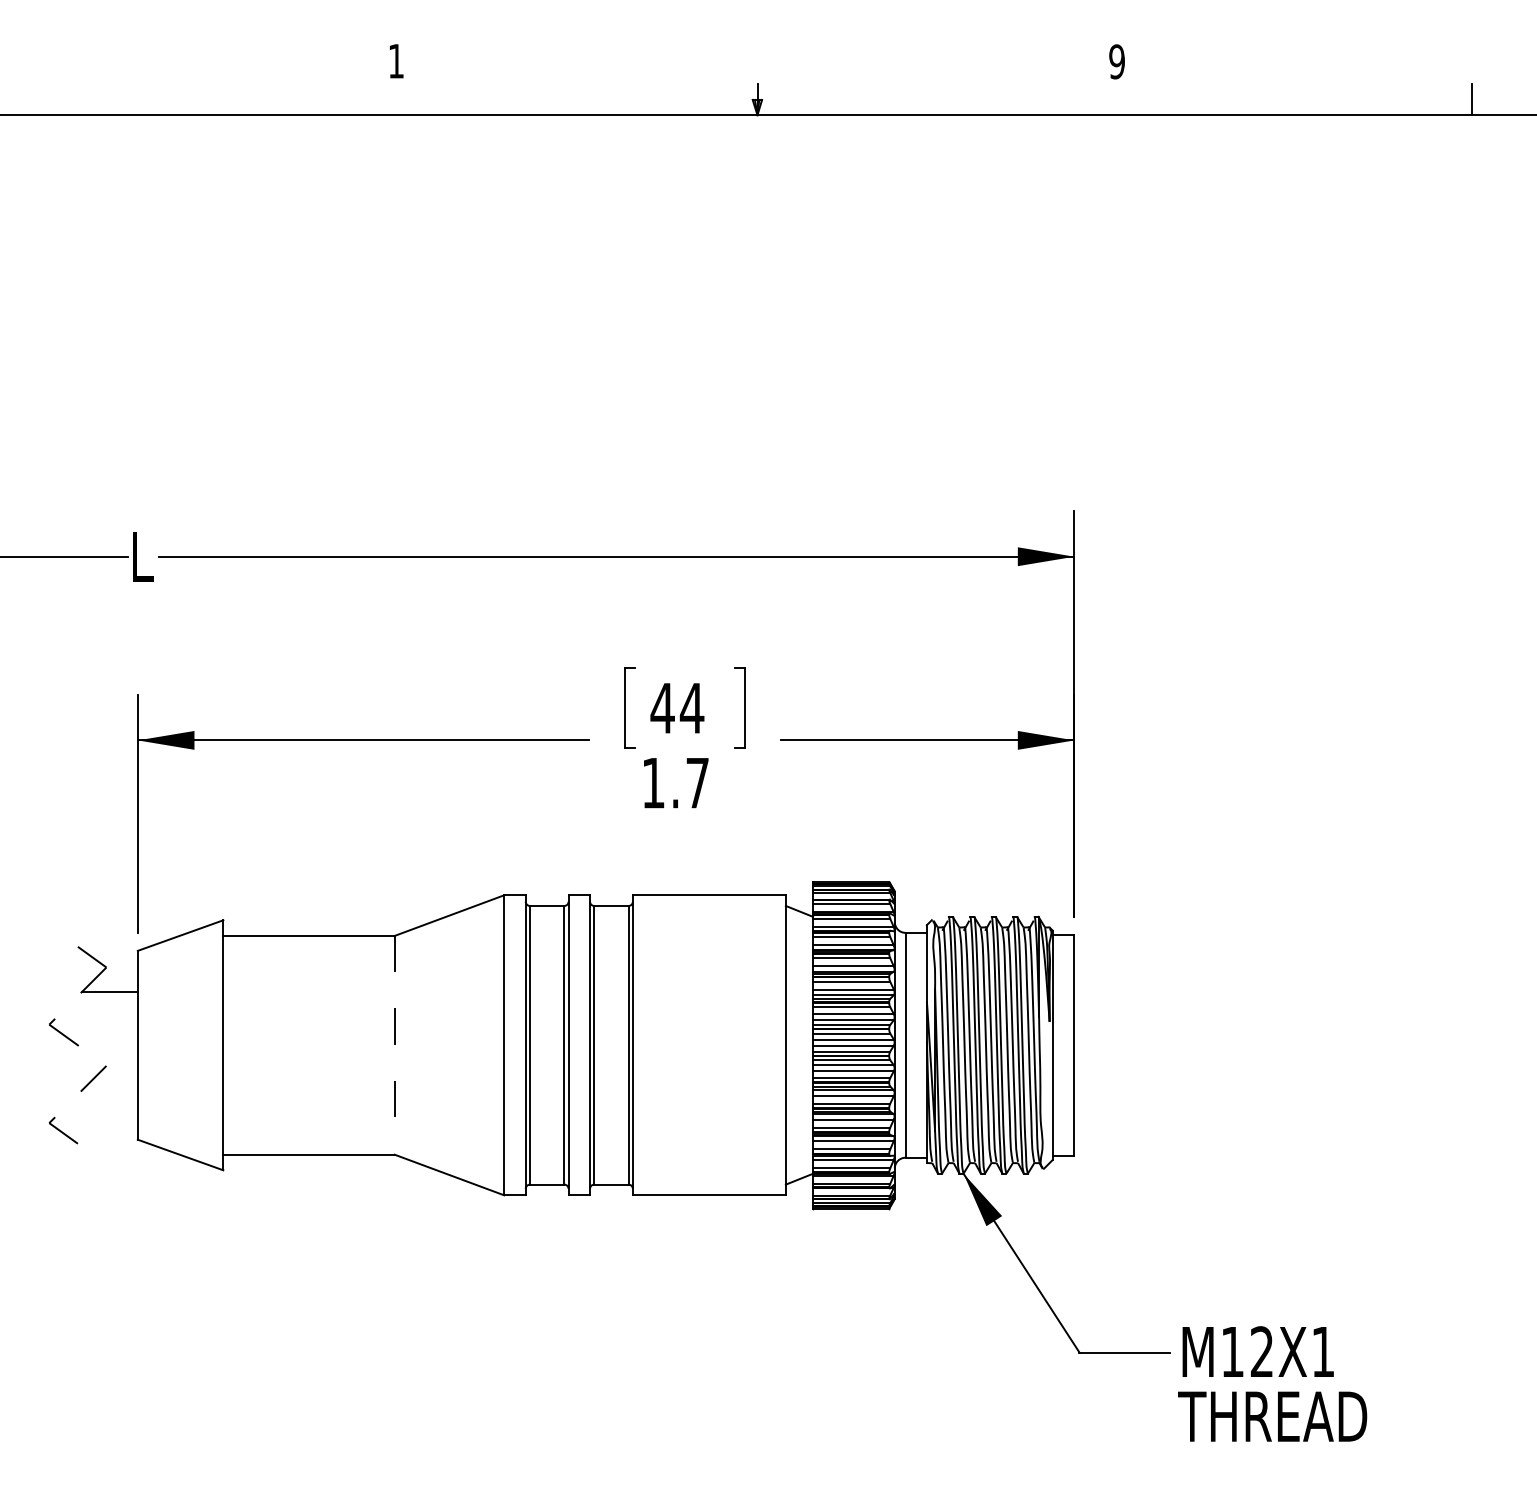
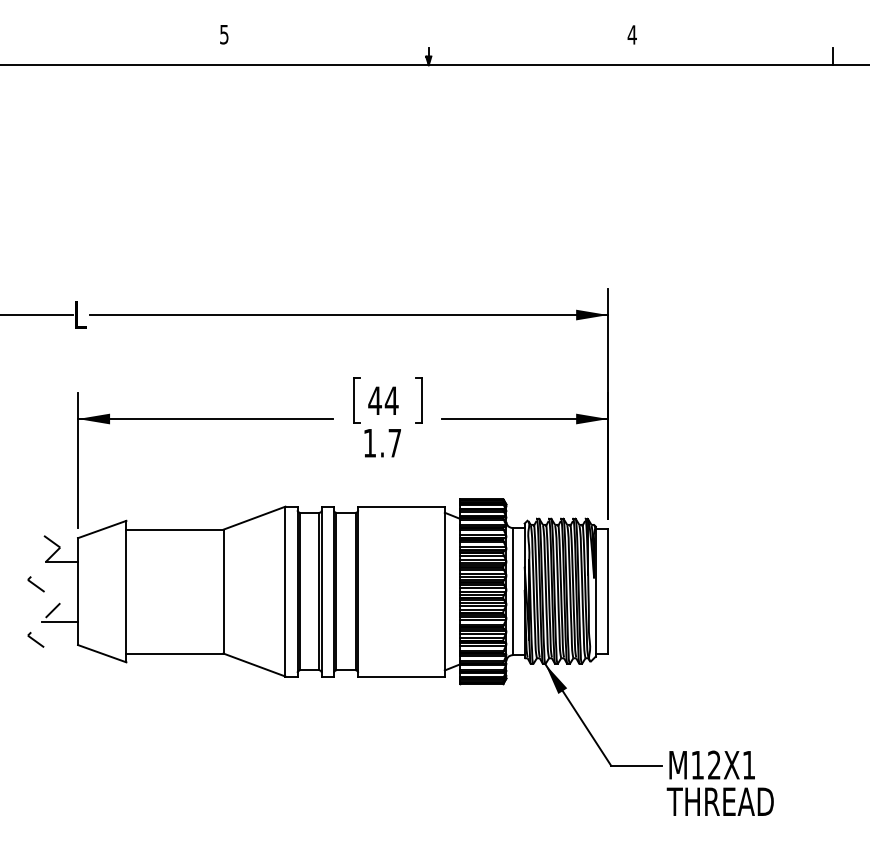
text: (396, 61) -> (224, 34), 1 -> 5
text: (1115, 61) -> (631, 34), 9 -> 4
line: (394, 1045) -> (223, 591), dashed -> solid
line: (105, 1098) -> (59, 621), added

